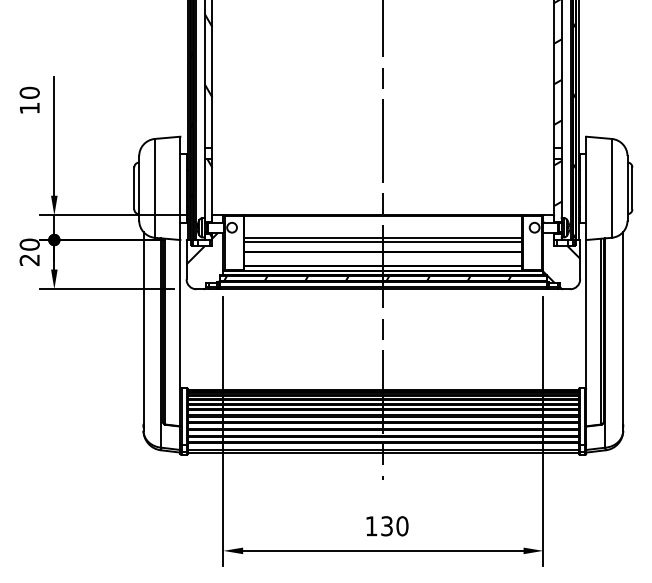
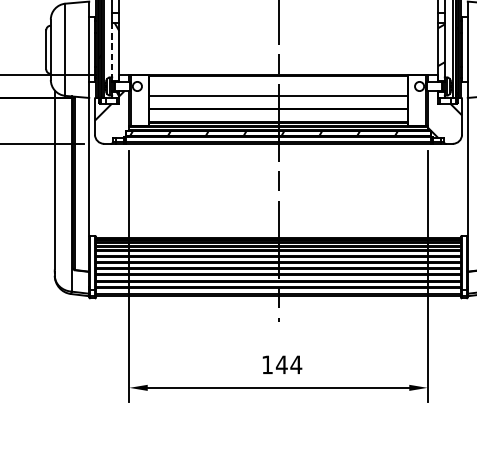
line: (205, 189) -> (112, 50), solid -> dashed
line: (383, 242) -> (278, 100), removed
text: (394, 526) -> (288, 365), 130 -> 144

